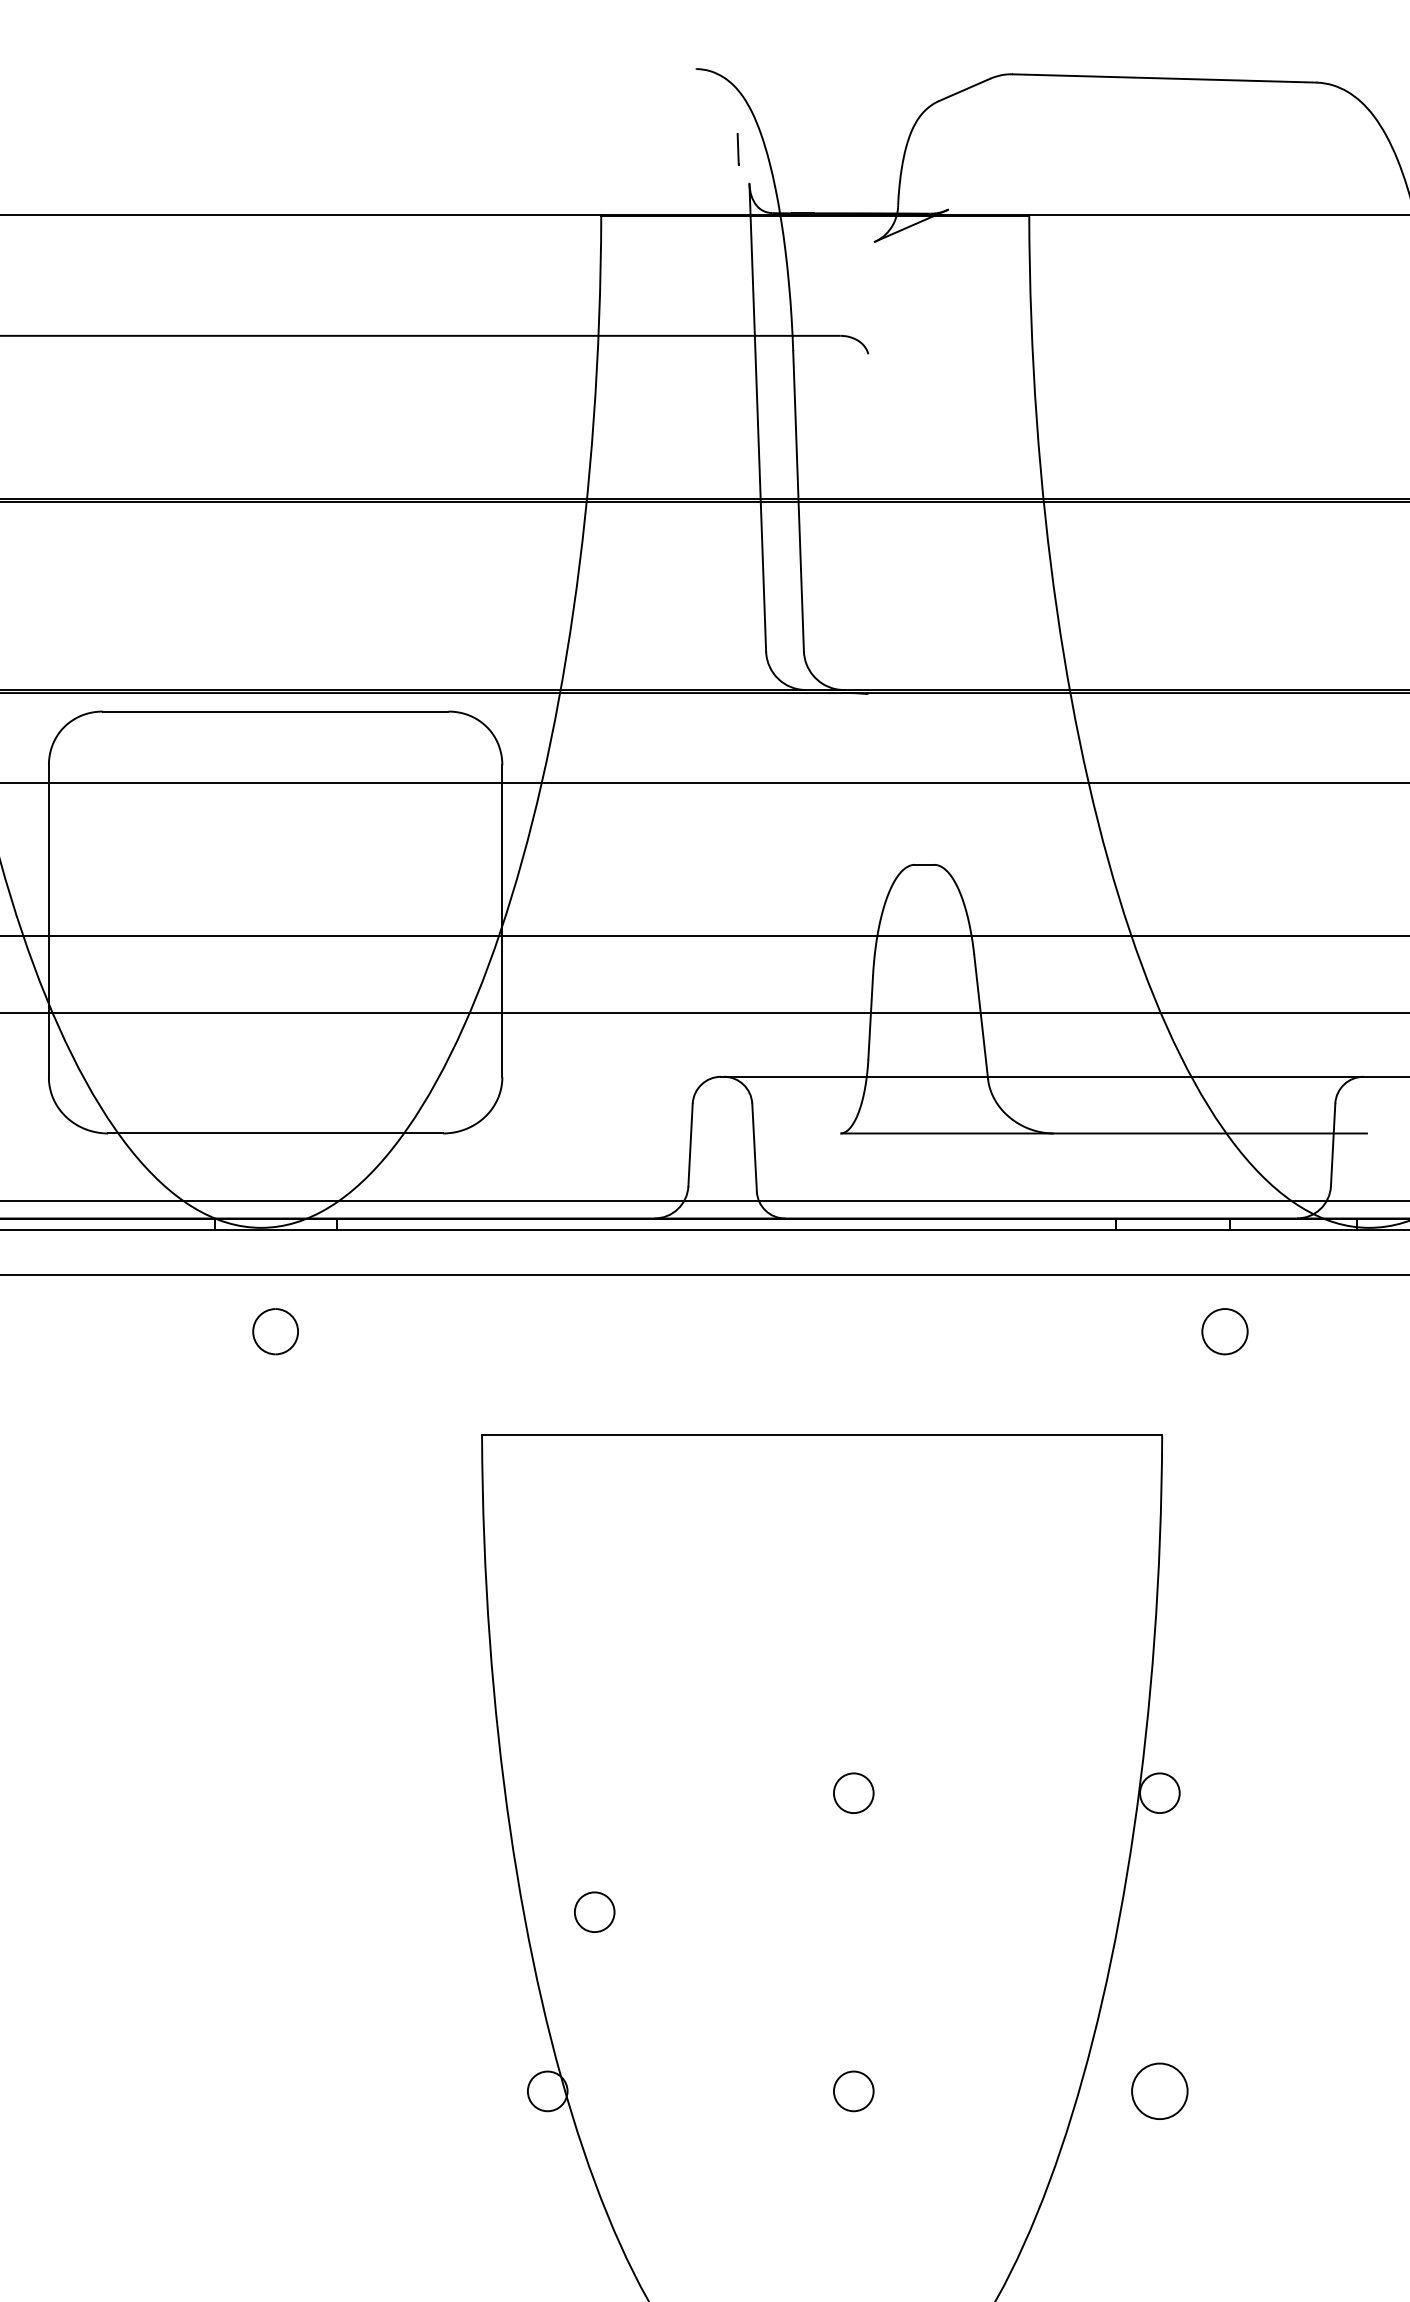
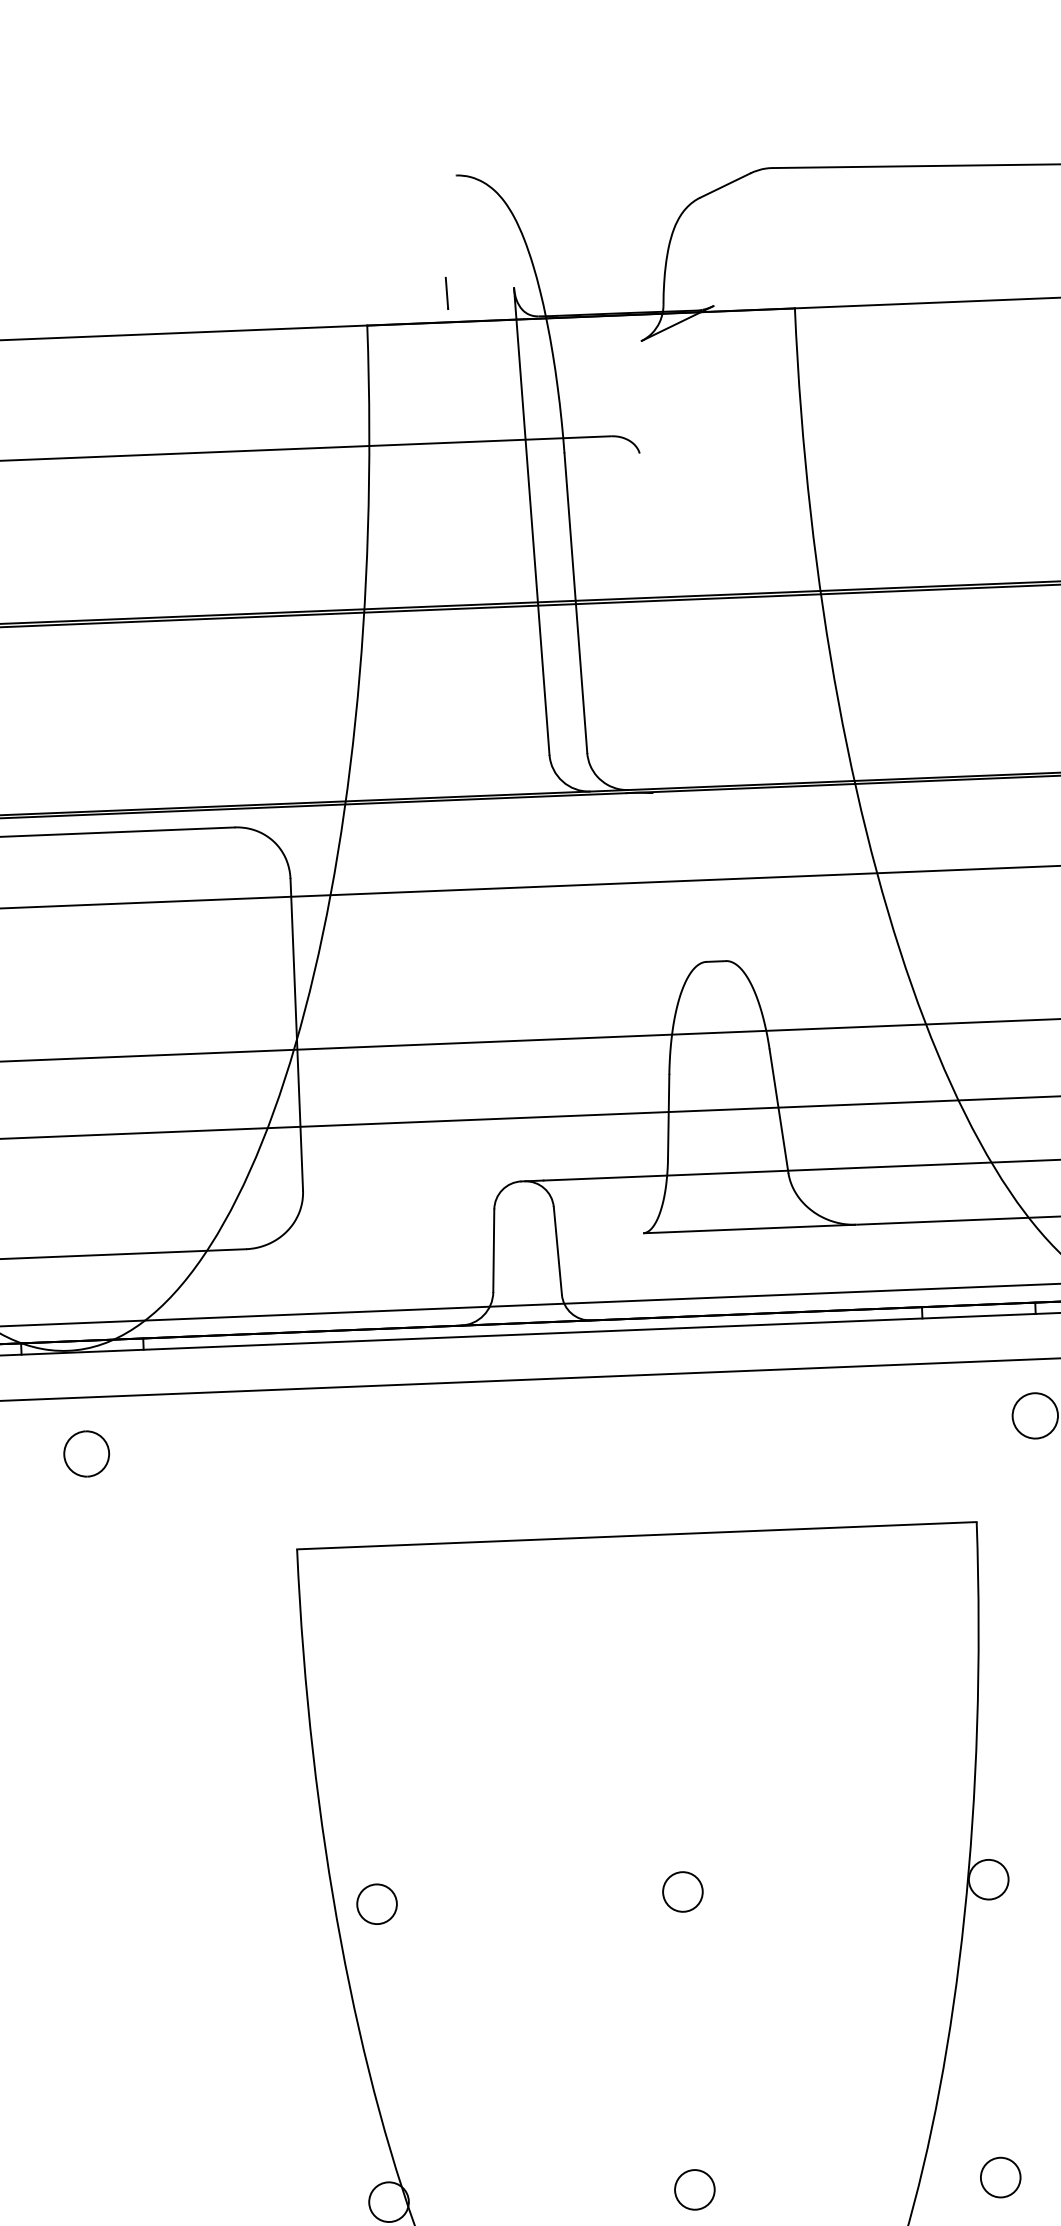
line: (737, 149) -> (446, 293), moved
circle: (594, 1911) -> (376, 1903), moved
circle: (1159, 2091) -> (1000, 2177), size x0.71

